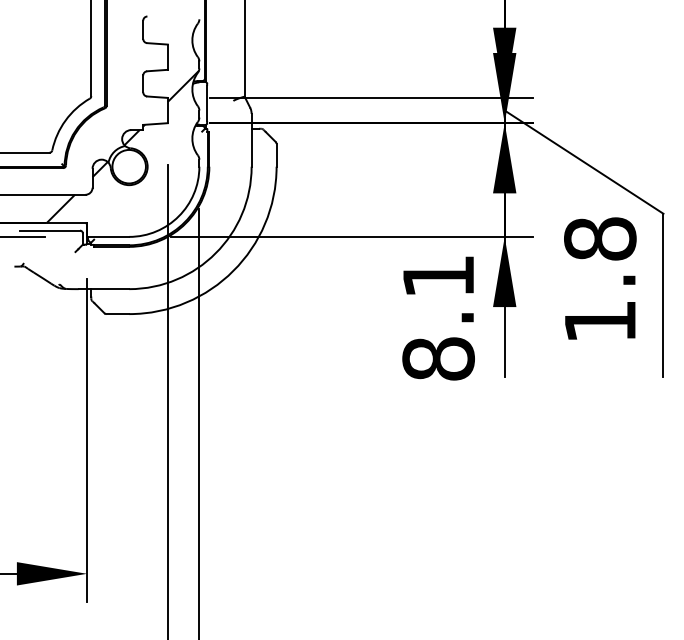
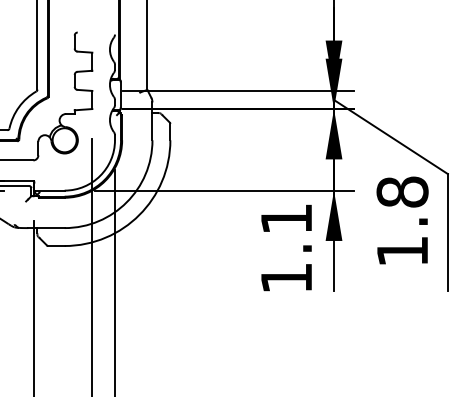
hatch: (122, 146) -> (59, 125), removed
text: (438, 358) -> (286, 277), 8.1 -> 1.1

